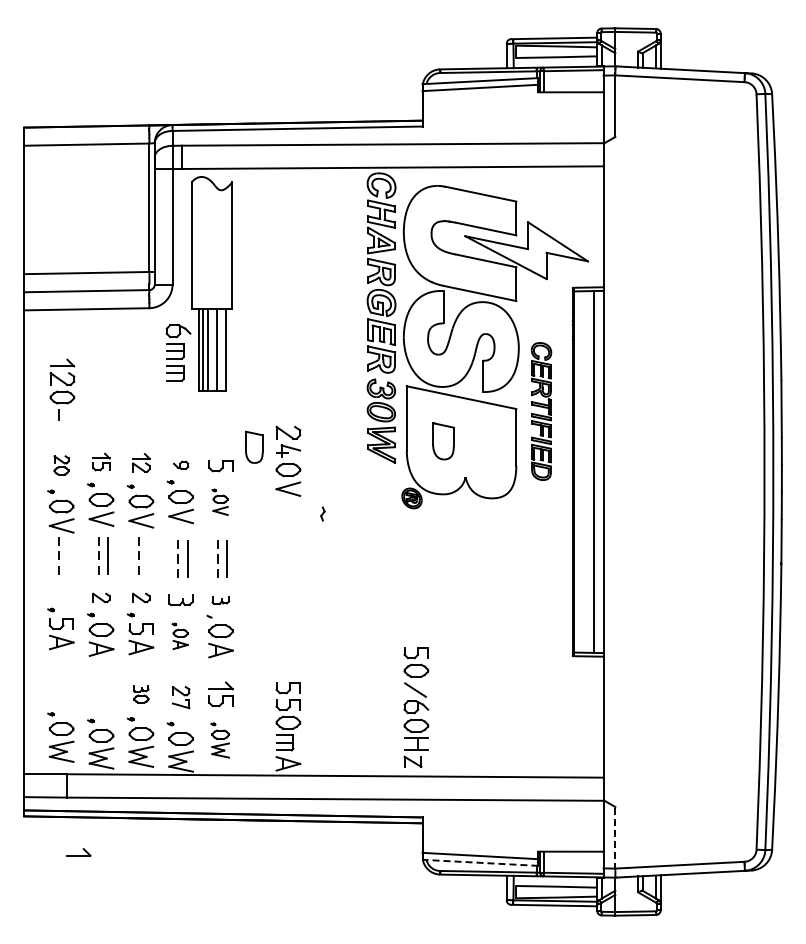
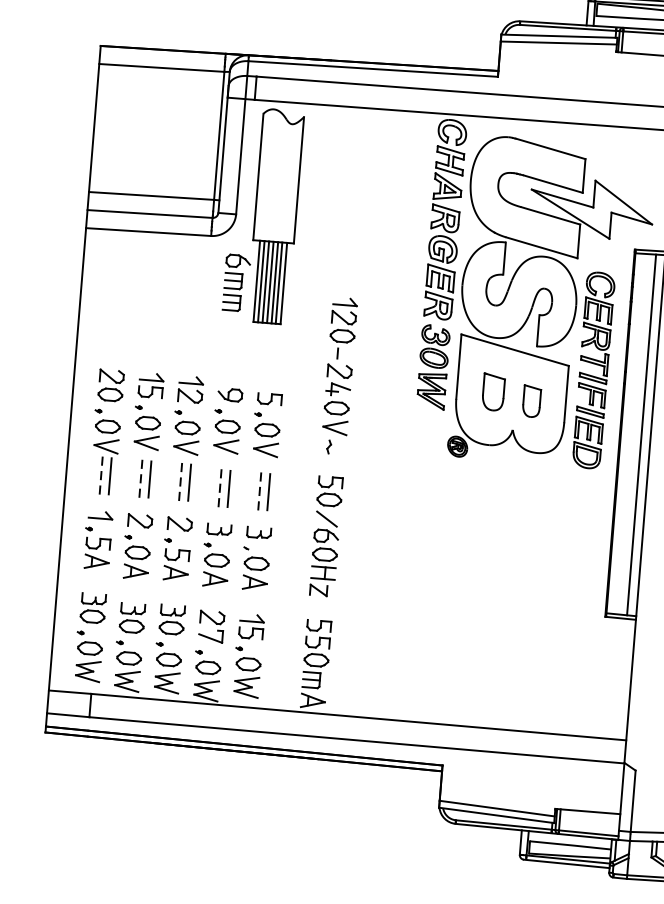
line: (212, 349) -> (270, 282), added
line: (220, 349) -> (278, 282), added
part: (62, 389) -> (343, 328), moved
part: (541, 411) -> (593, 370), size x1.43
part: (254, 446) -> (532, 400), moved
part: (101, 461) -> (151, 384), size x1.43
part: (141, 462) -> (190, 389), size x1.43
part: (61, 465) -> (110, 385), size x1.67
part: (180, 465) -> (229, 395), size x1.67
part: (219, 502) -> (265, 435), size x1.67
part: (322, 513) -> (328, 446), moved
line: (68, 555) -> (110, 476), added
line: (147, 555) -> (189, 482), added
part: (101, 597) -> (140, 520), size x1.43
part: (141, 597) -> (180, 523), size x1.43
part: (220, 600) -> (258, 533), size x1.43
part: (179, 636) -> (214, 565), size x1.67
part: (61, 688) -> (93, 608), added
part: (141, 694) -> (172, 620), size x1.67
part: (101, 695) -> (132, 618), added
part: (180, 697) -> (210, 626), size x1.43
part: (416, 707) -> (326, 536), moved
part: (219, 740) -> (246, 672), size x1.43
line: (615, 838) -> (633, 801), dashed -> solid
part: (78, 852) -> (100, 515), moved
line: (479, 862) -> (495, 814), dashed -> solid

